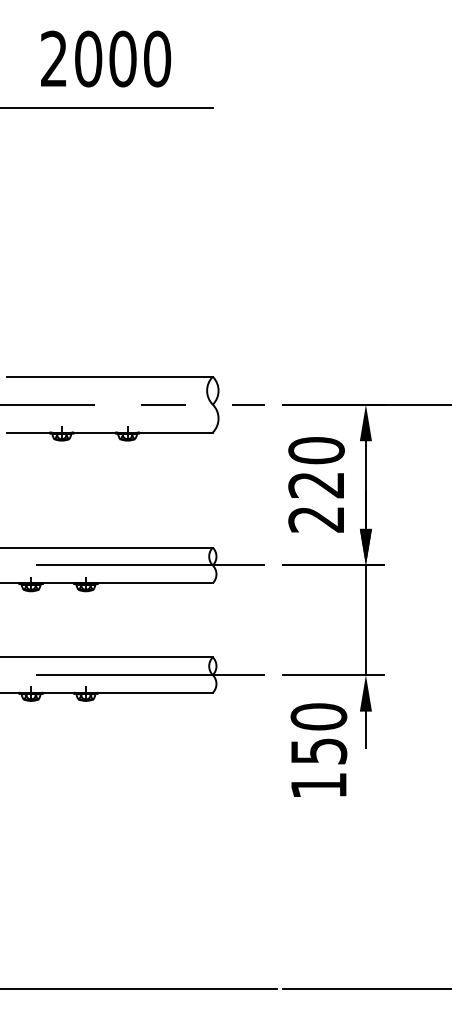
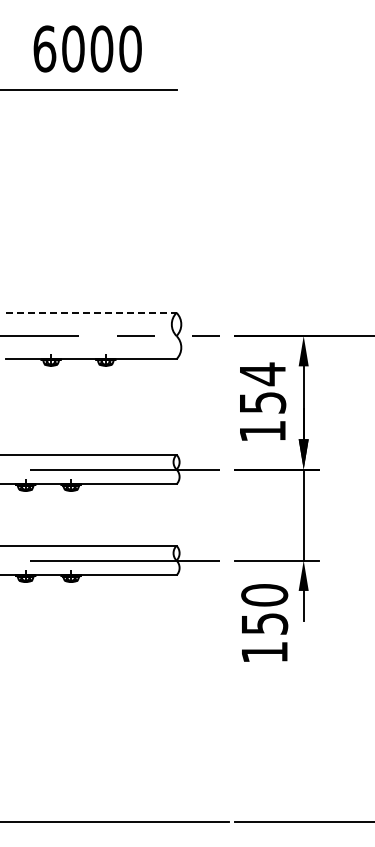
text: (53, 58) -> (44, 48), 2000 -> 6000
line: (110, 376) -> (91, 312), solid -> dashed
text: (316, 484) -> (262, 402), 220 -> 154

